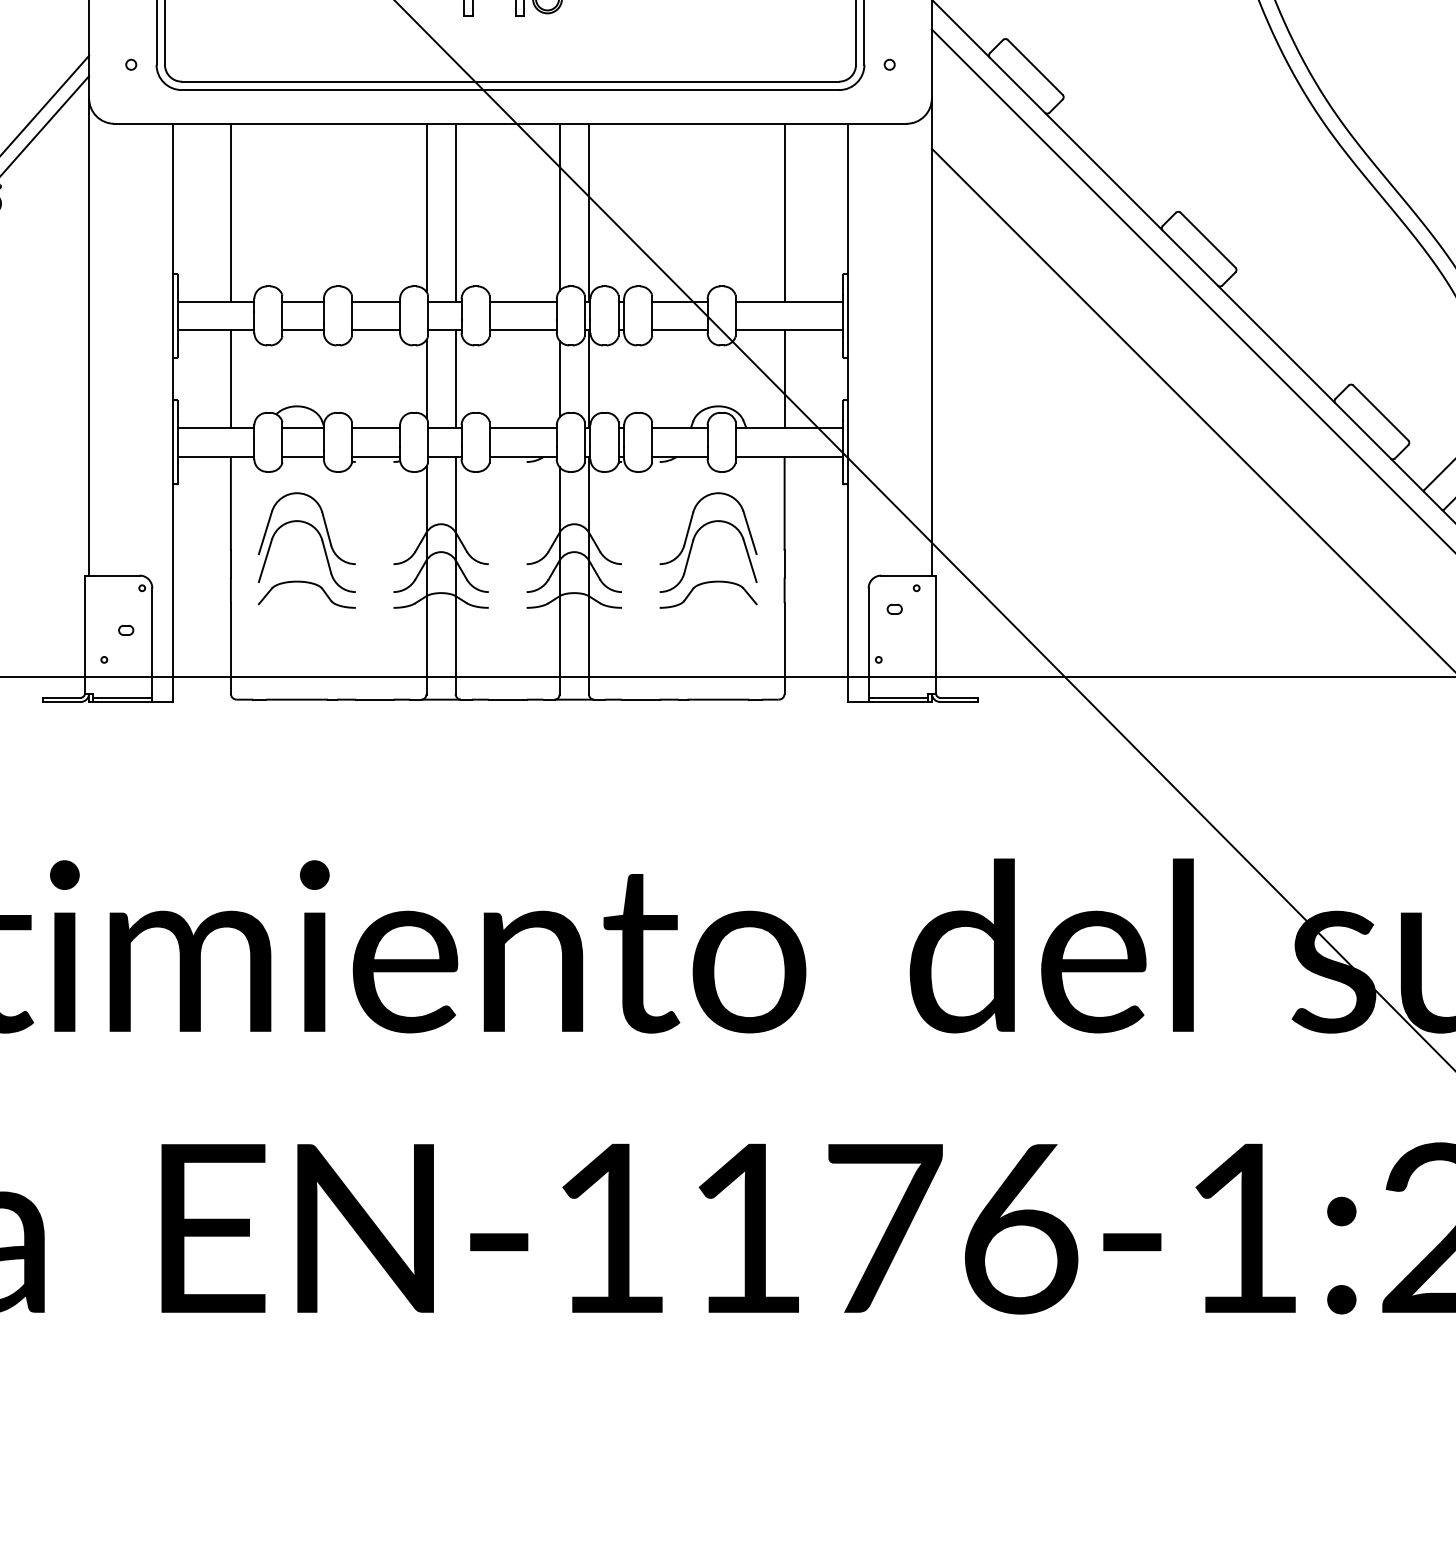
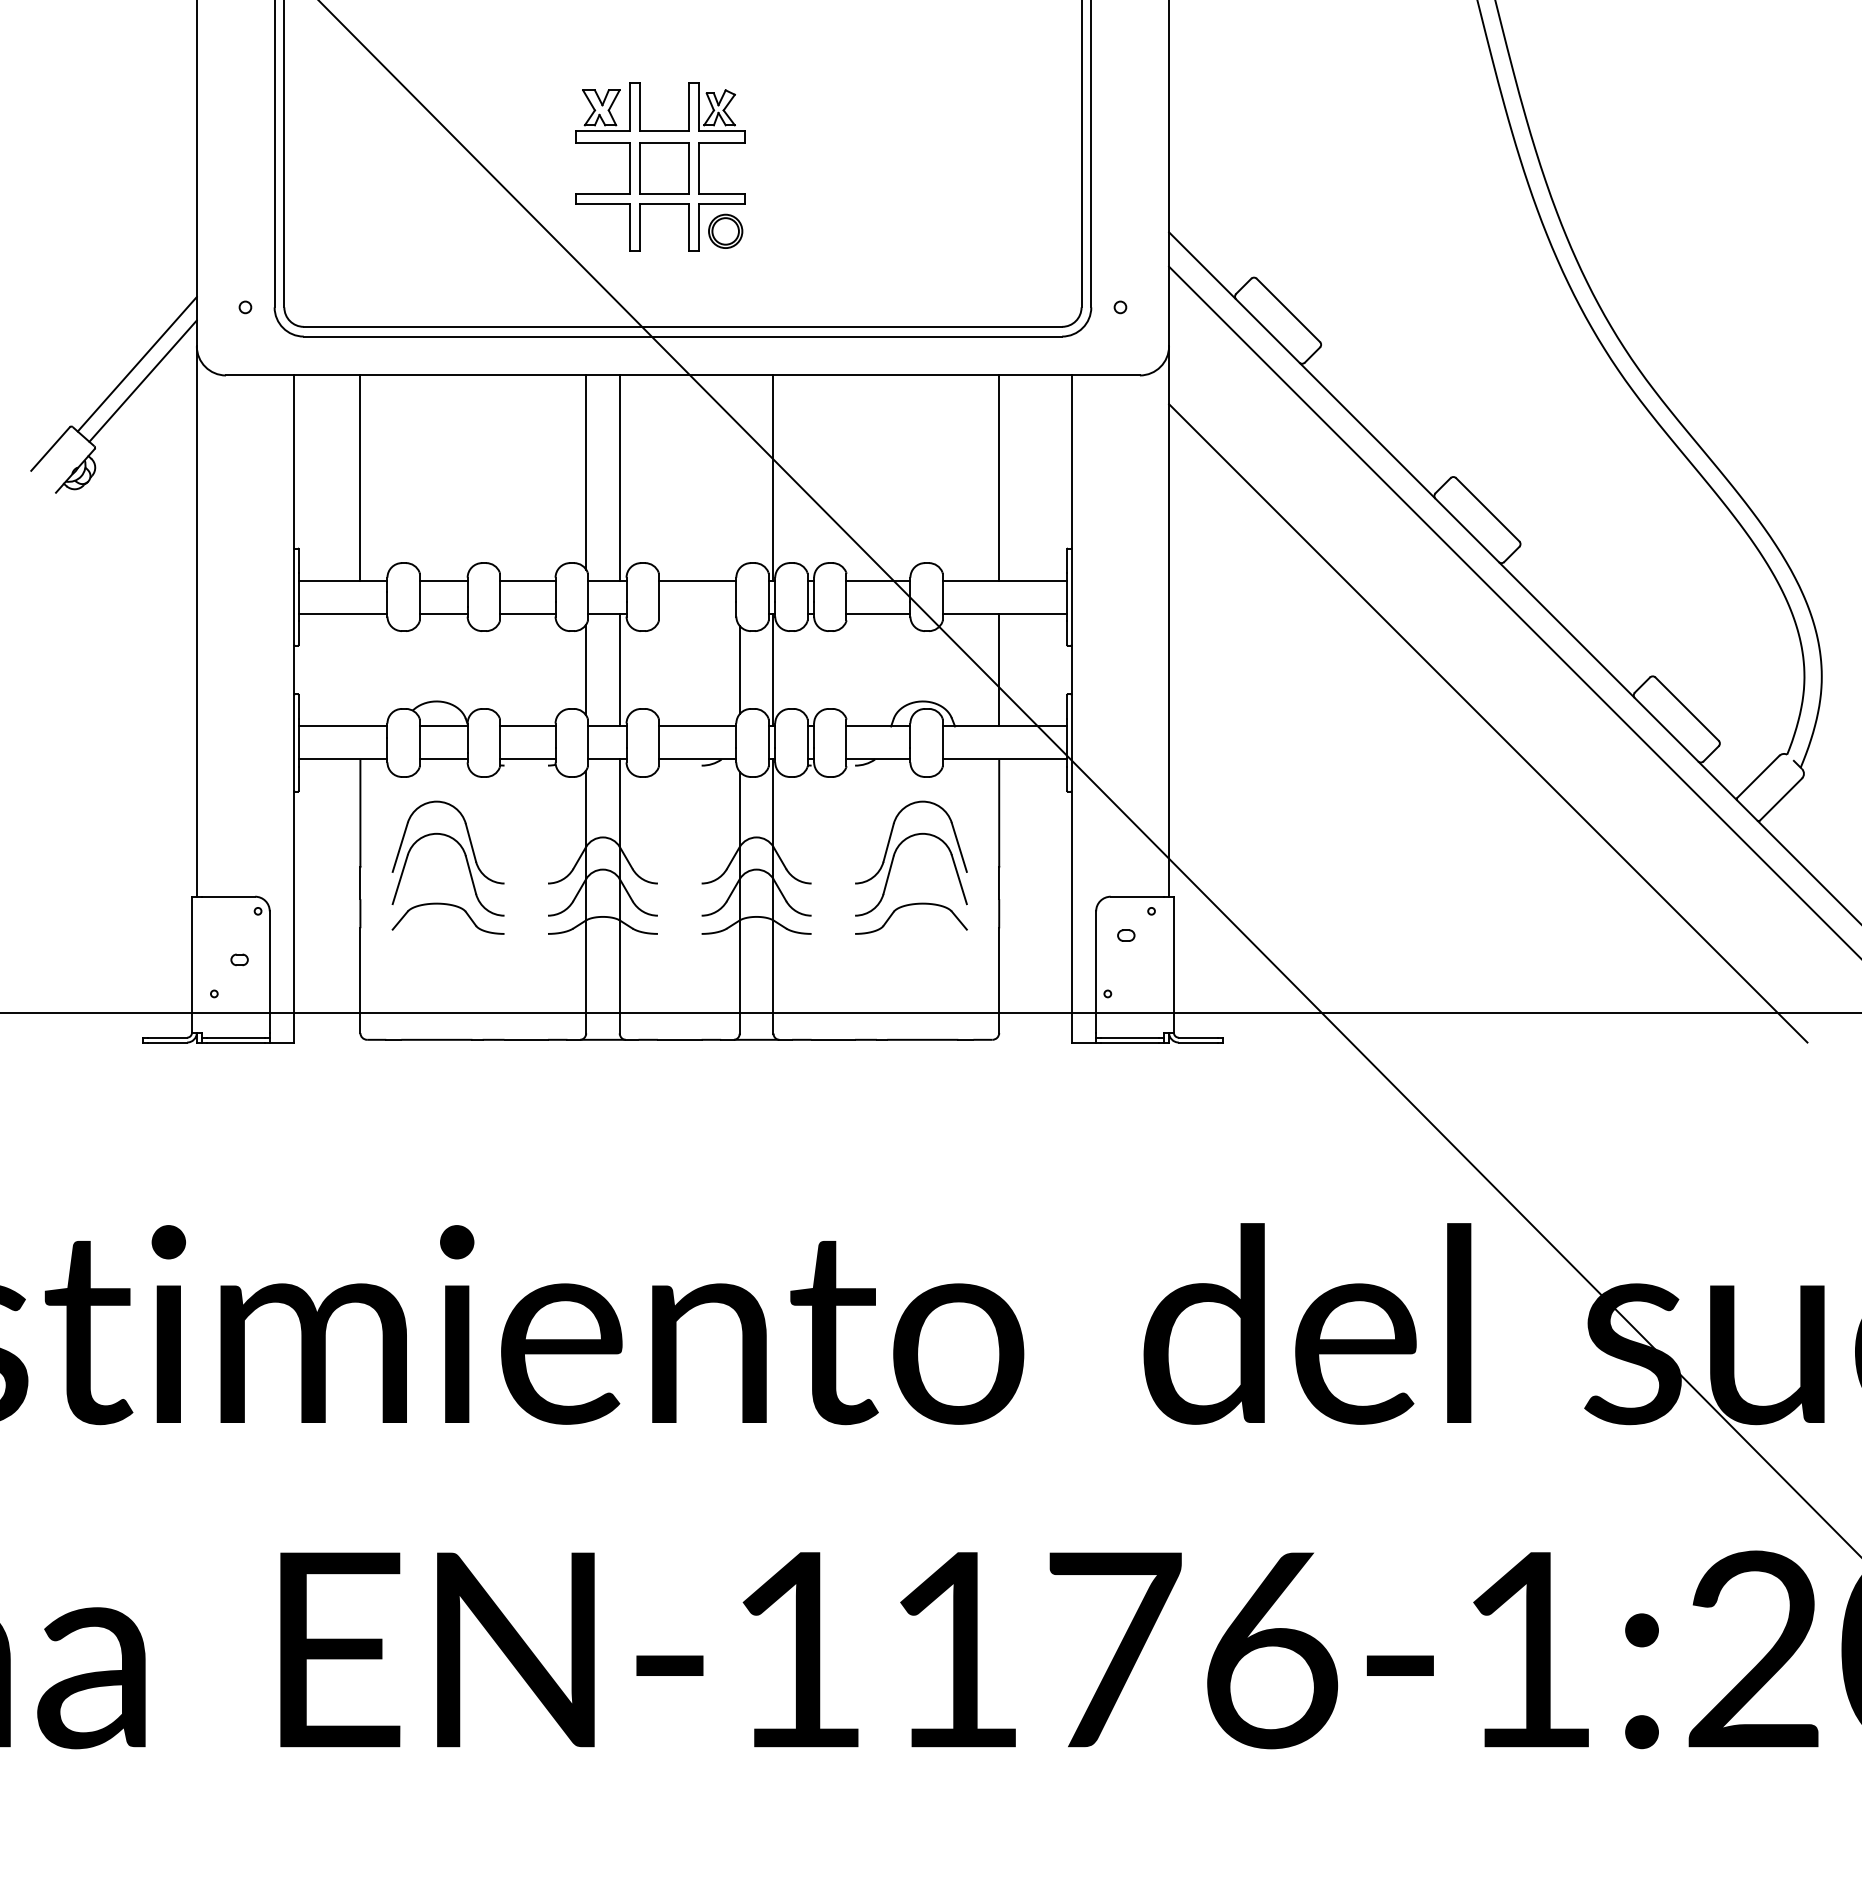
line: (559, 207) -> (739, 471), removed
line: (523, 330) -> (697, 613), removed
line: (230, 378) -> (360, 669), removed

